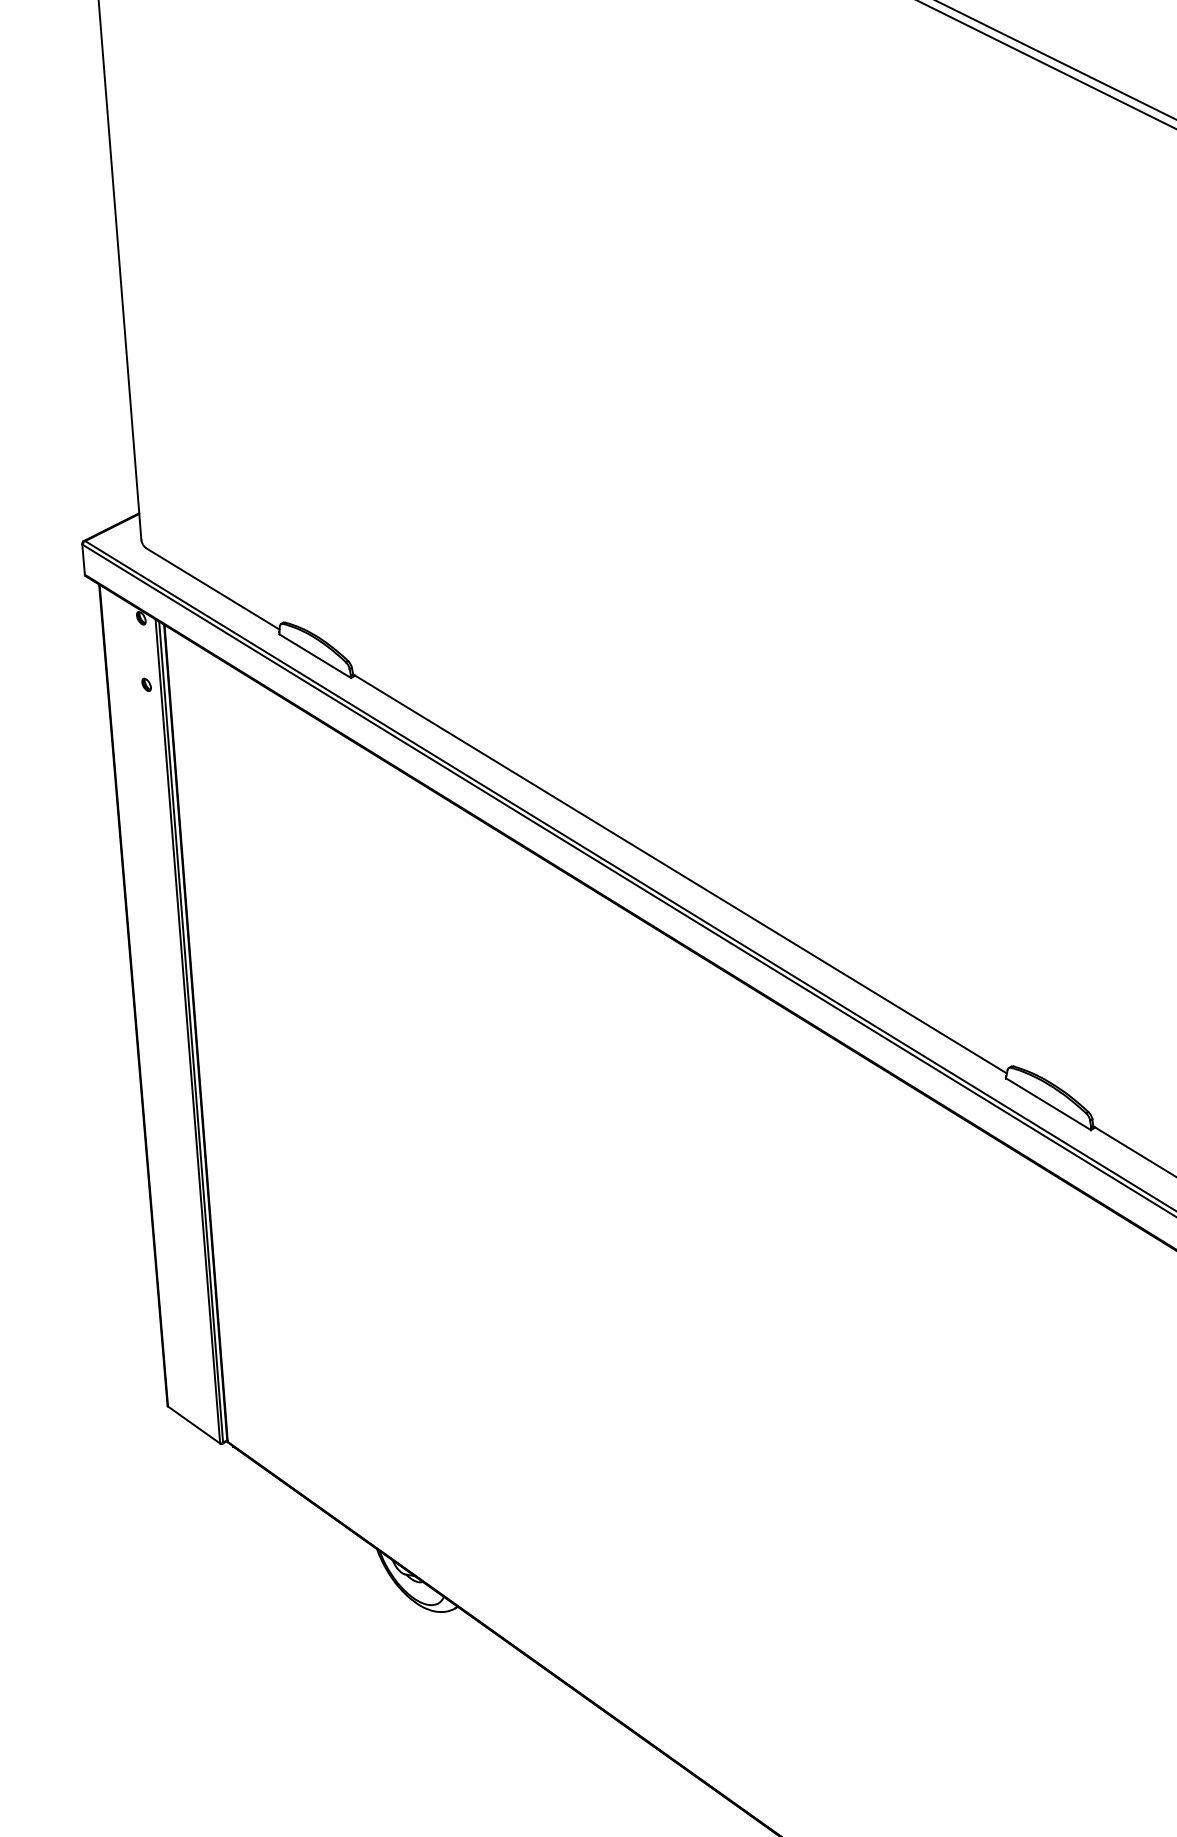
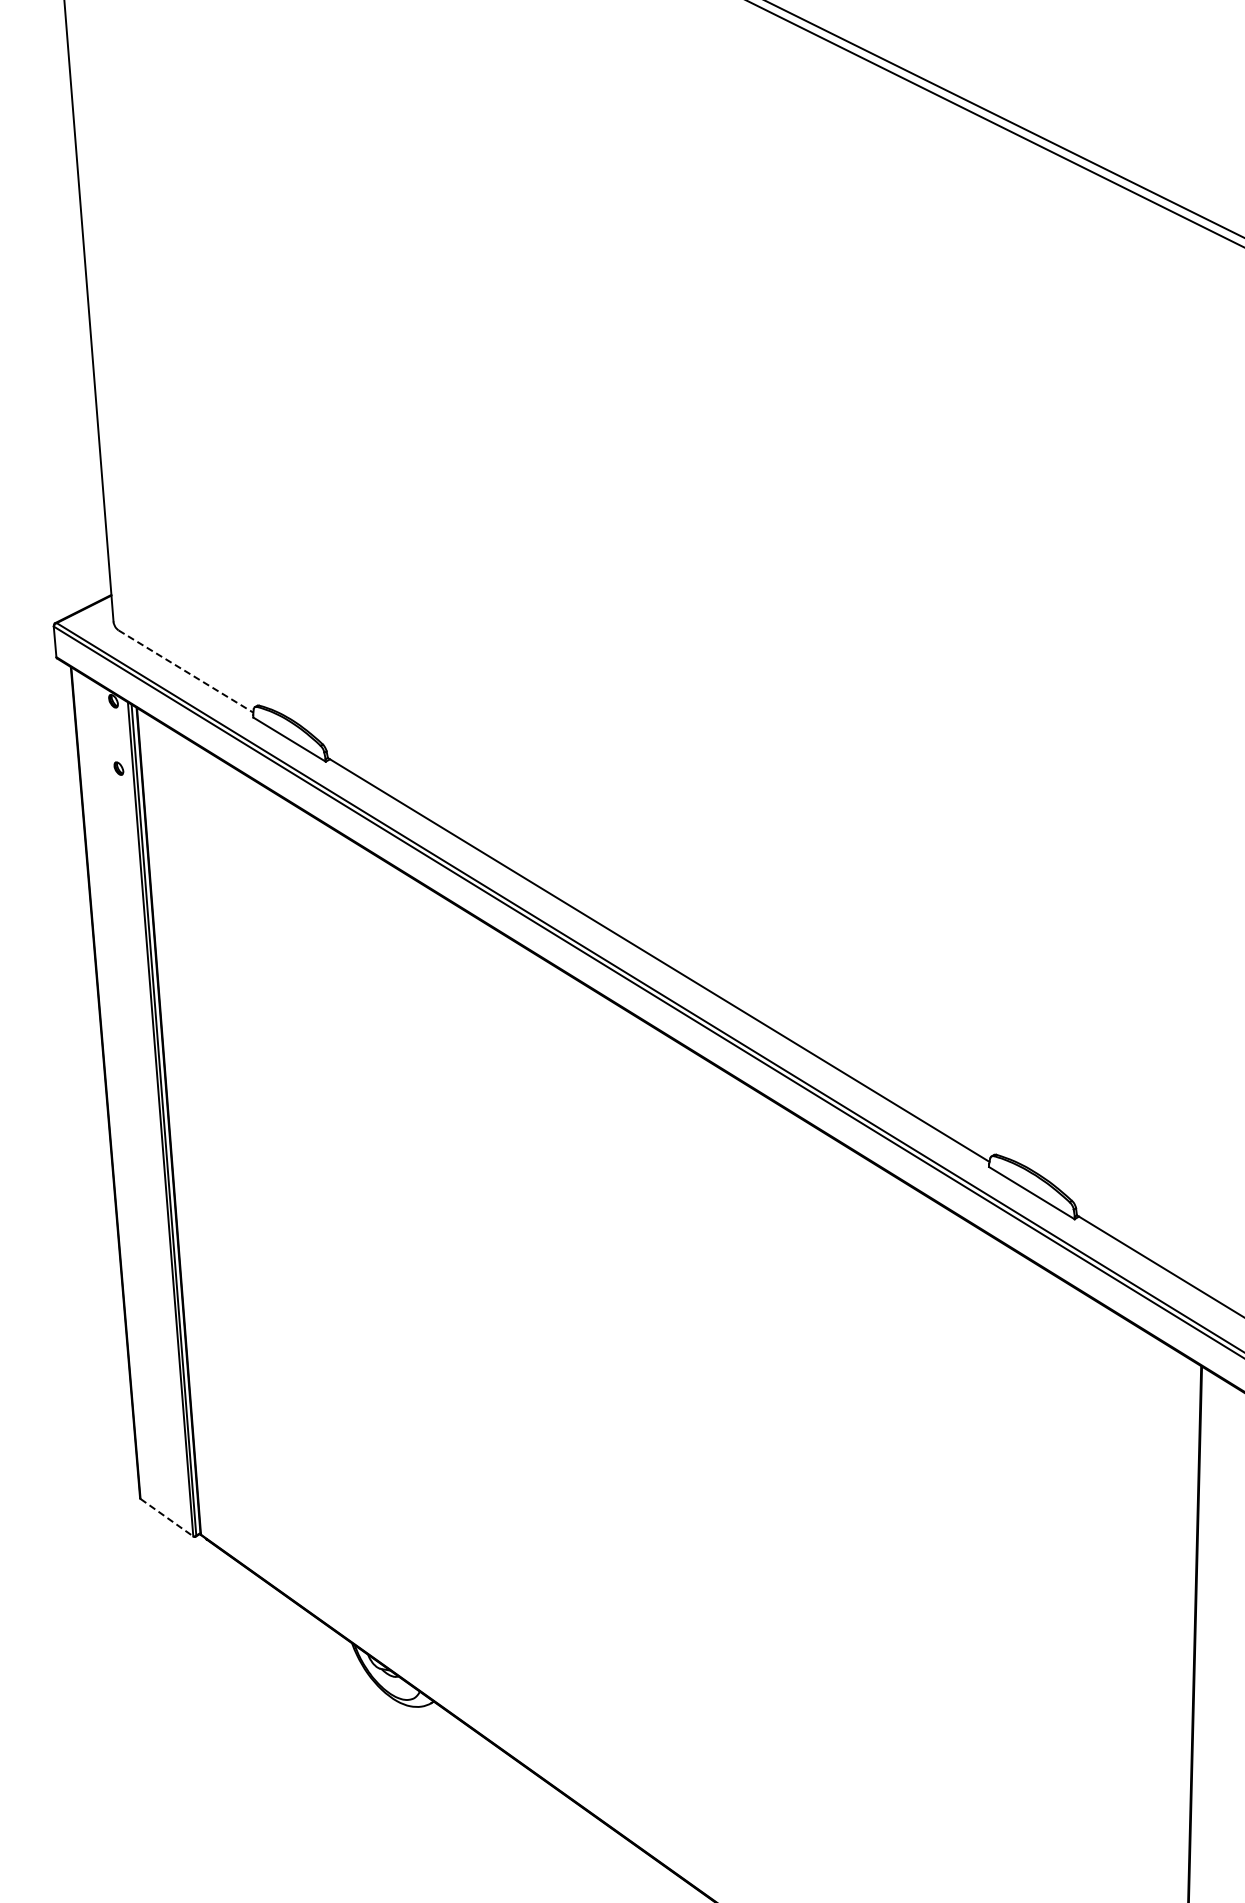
line: (213, 588) -> (186, 671), solid -> dashed
line: (194, 1424) -> (167, 1517), solid -> dashed

